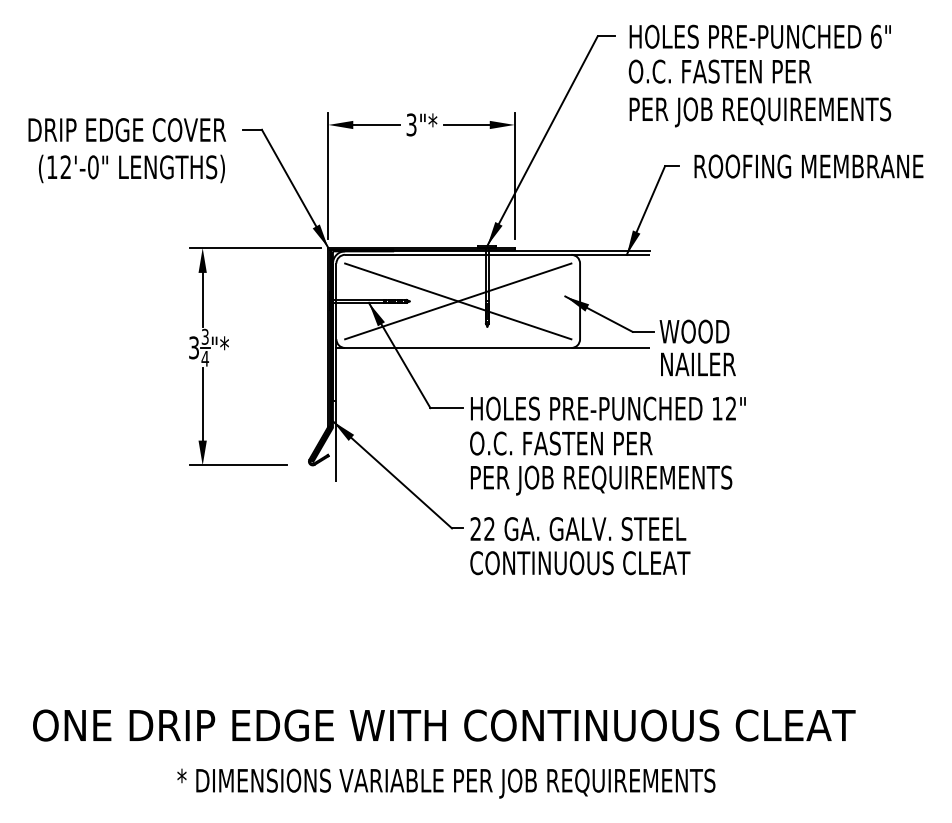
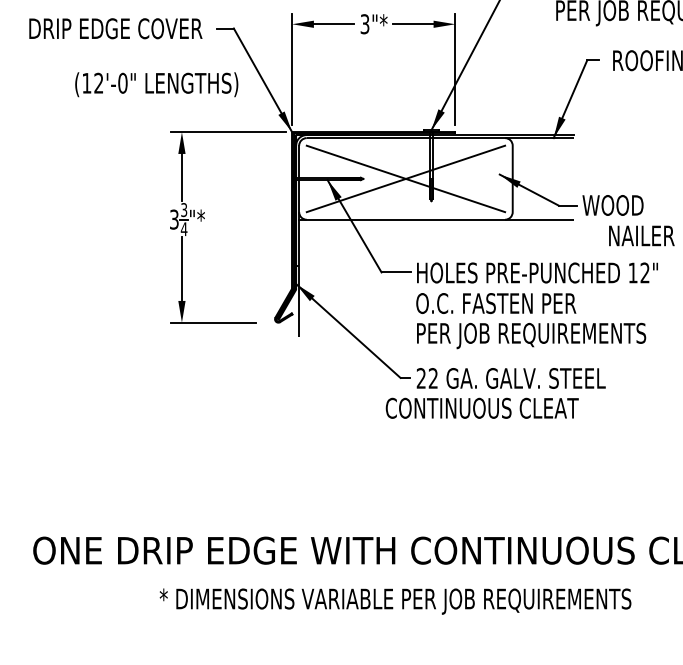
text: (131, 168) -> (156, 84), moved
text: (698, 363) -> (641, 235), moved
text: (580, 563) -> (482, 408), moved

